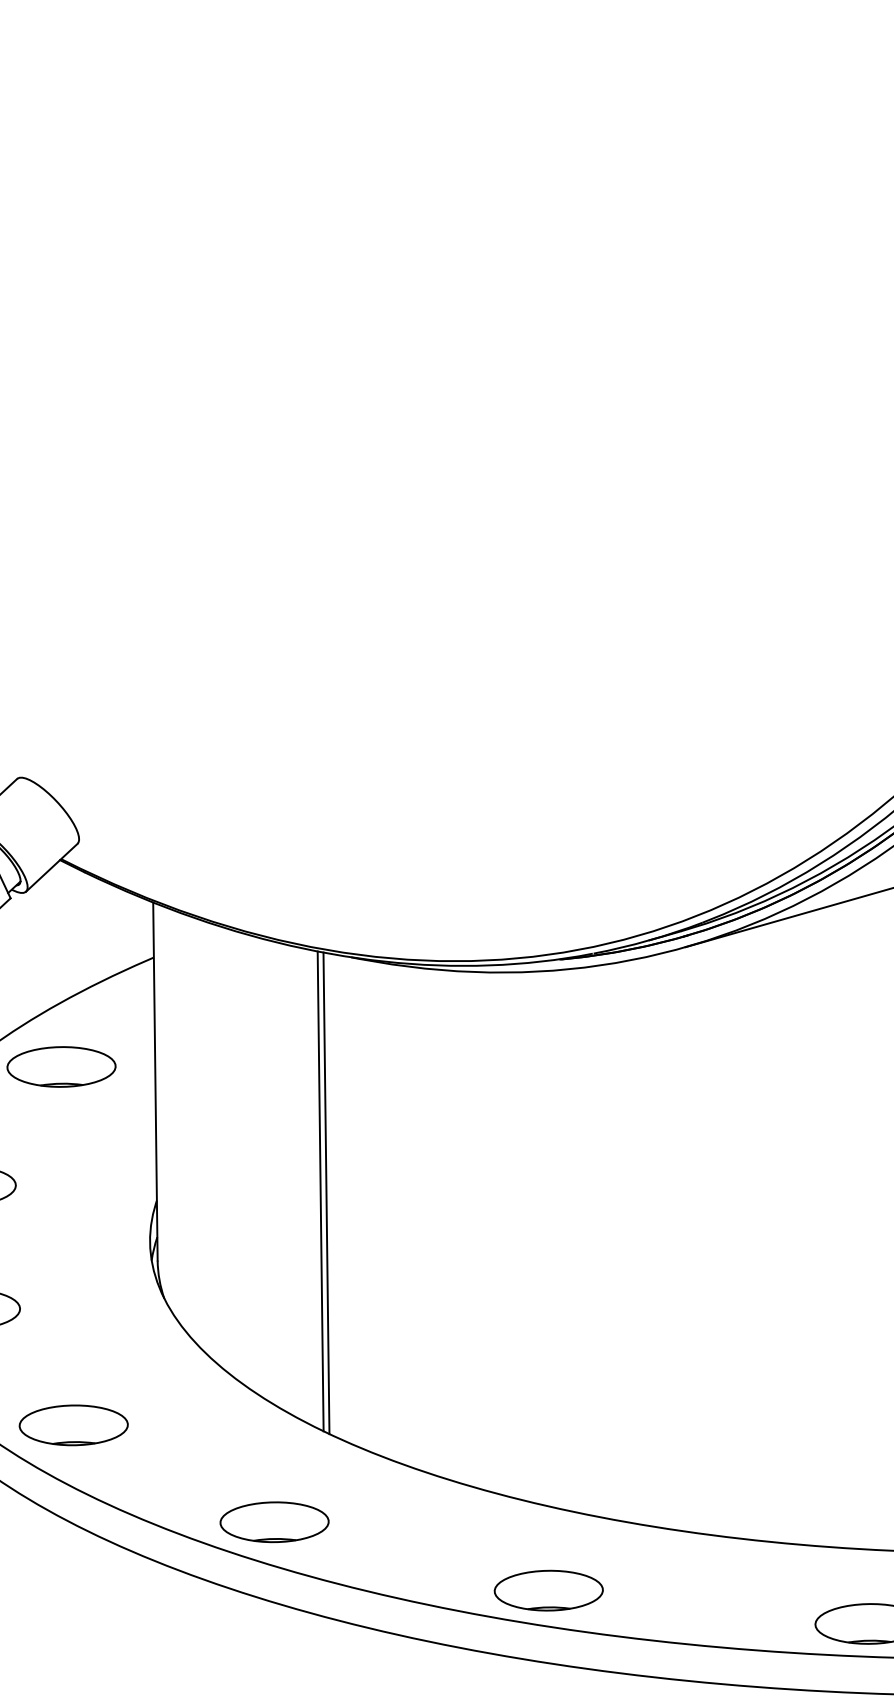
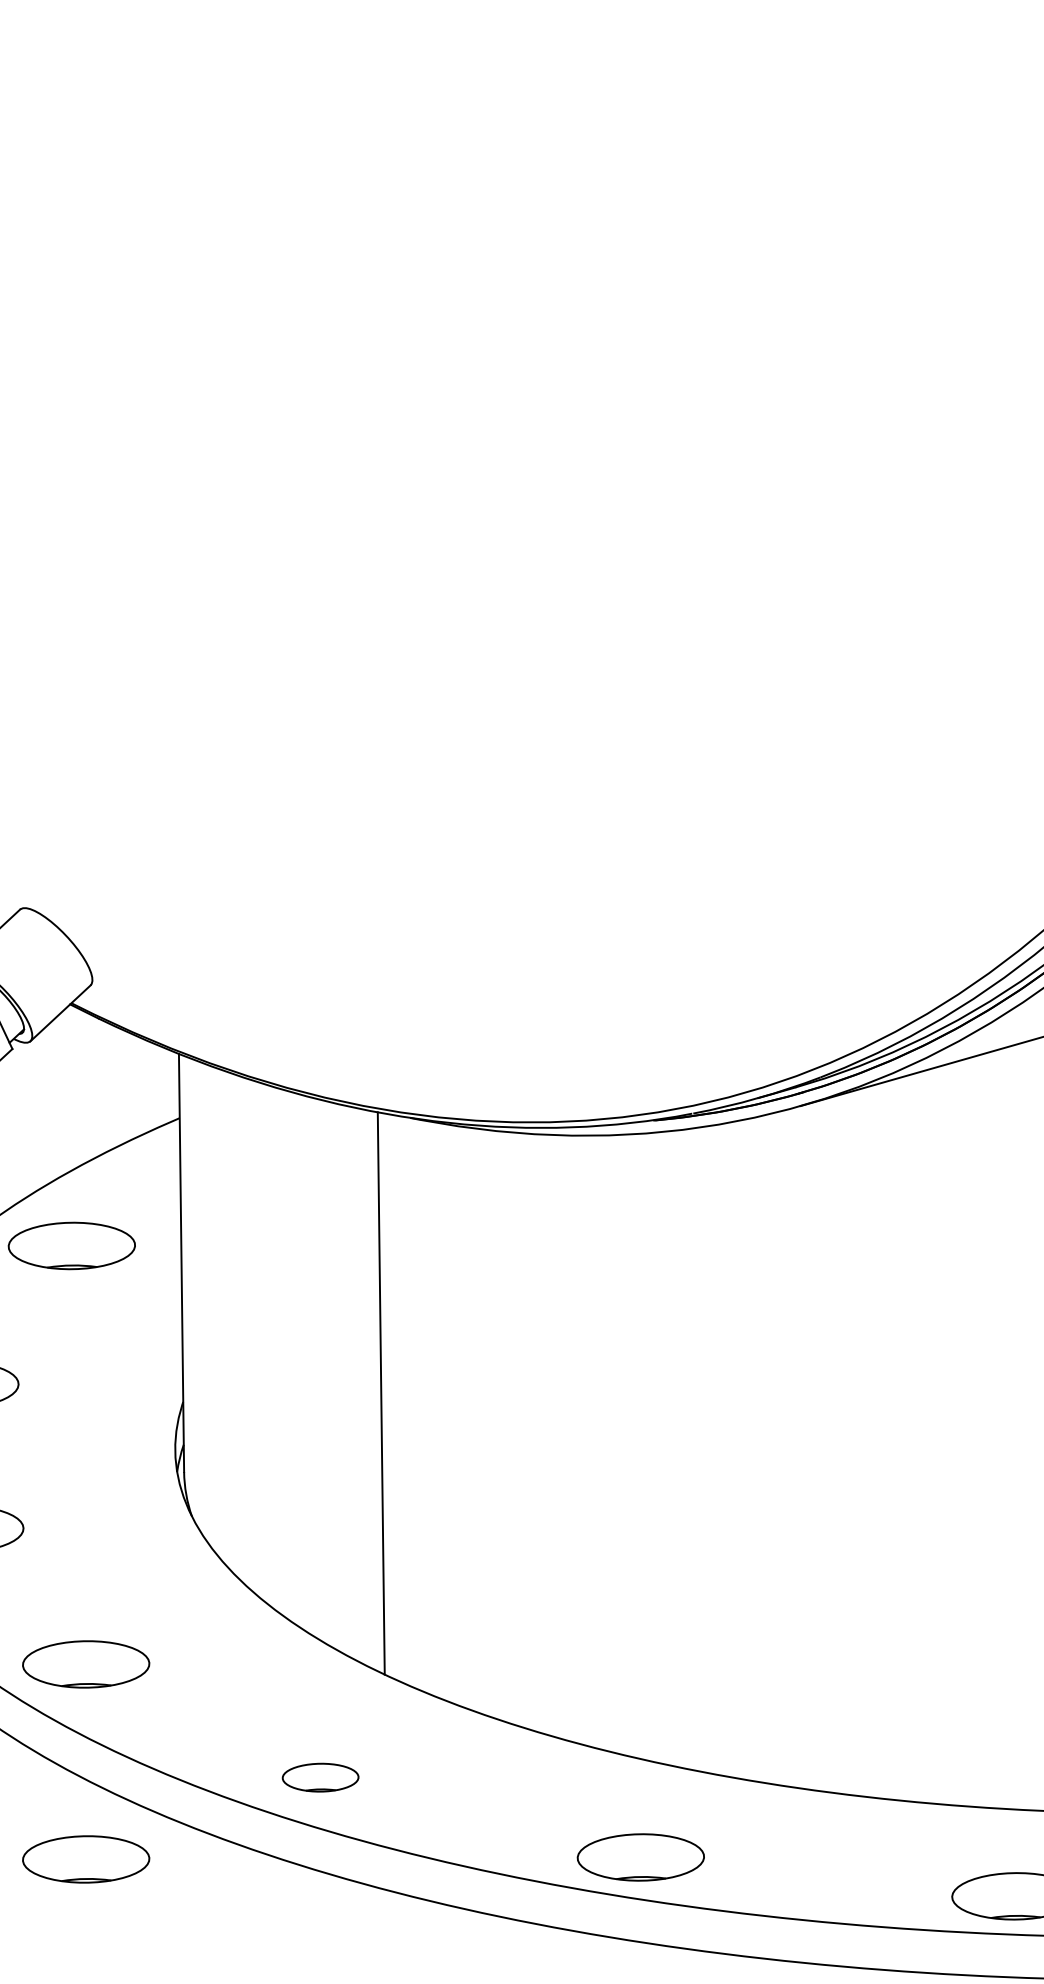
line: (320, 1191) -> (374, 1391), removed
part: (274, 1522) -> (320, 1777), size x0.6
part: (73, 1592) -> (85, 1859), added

